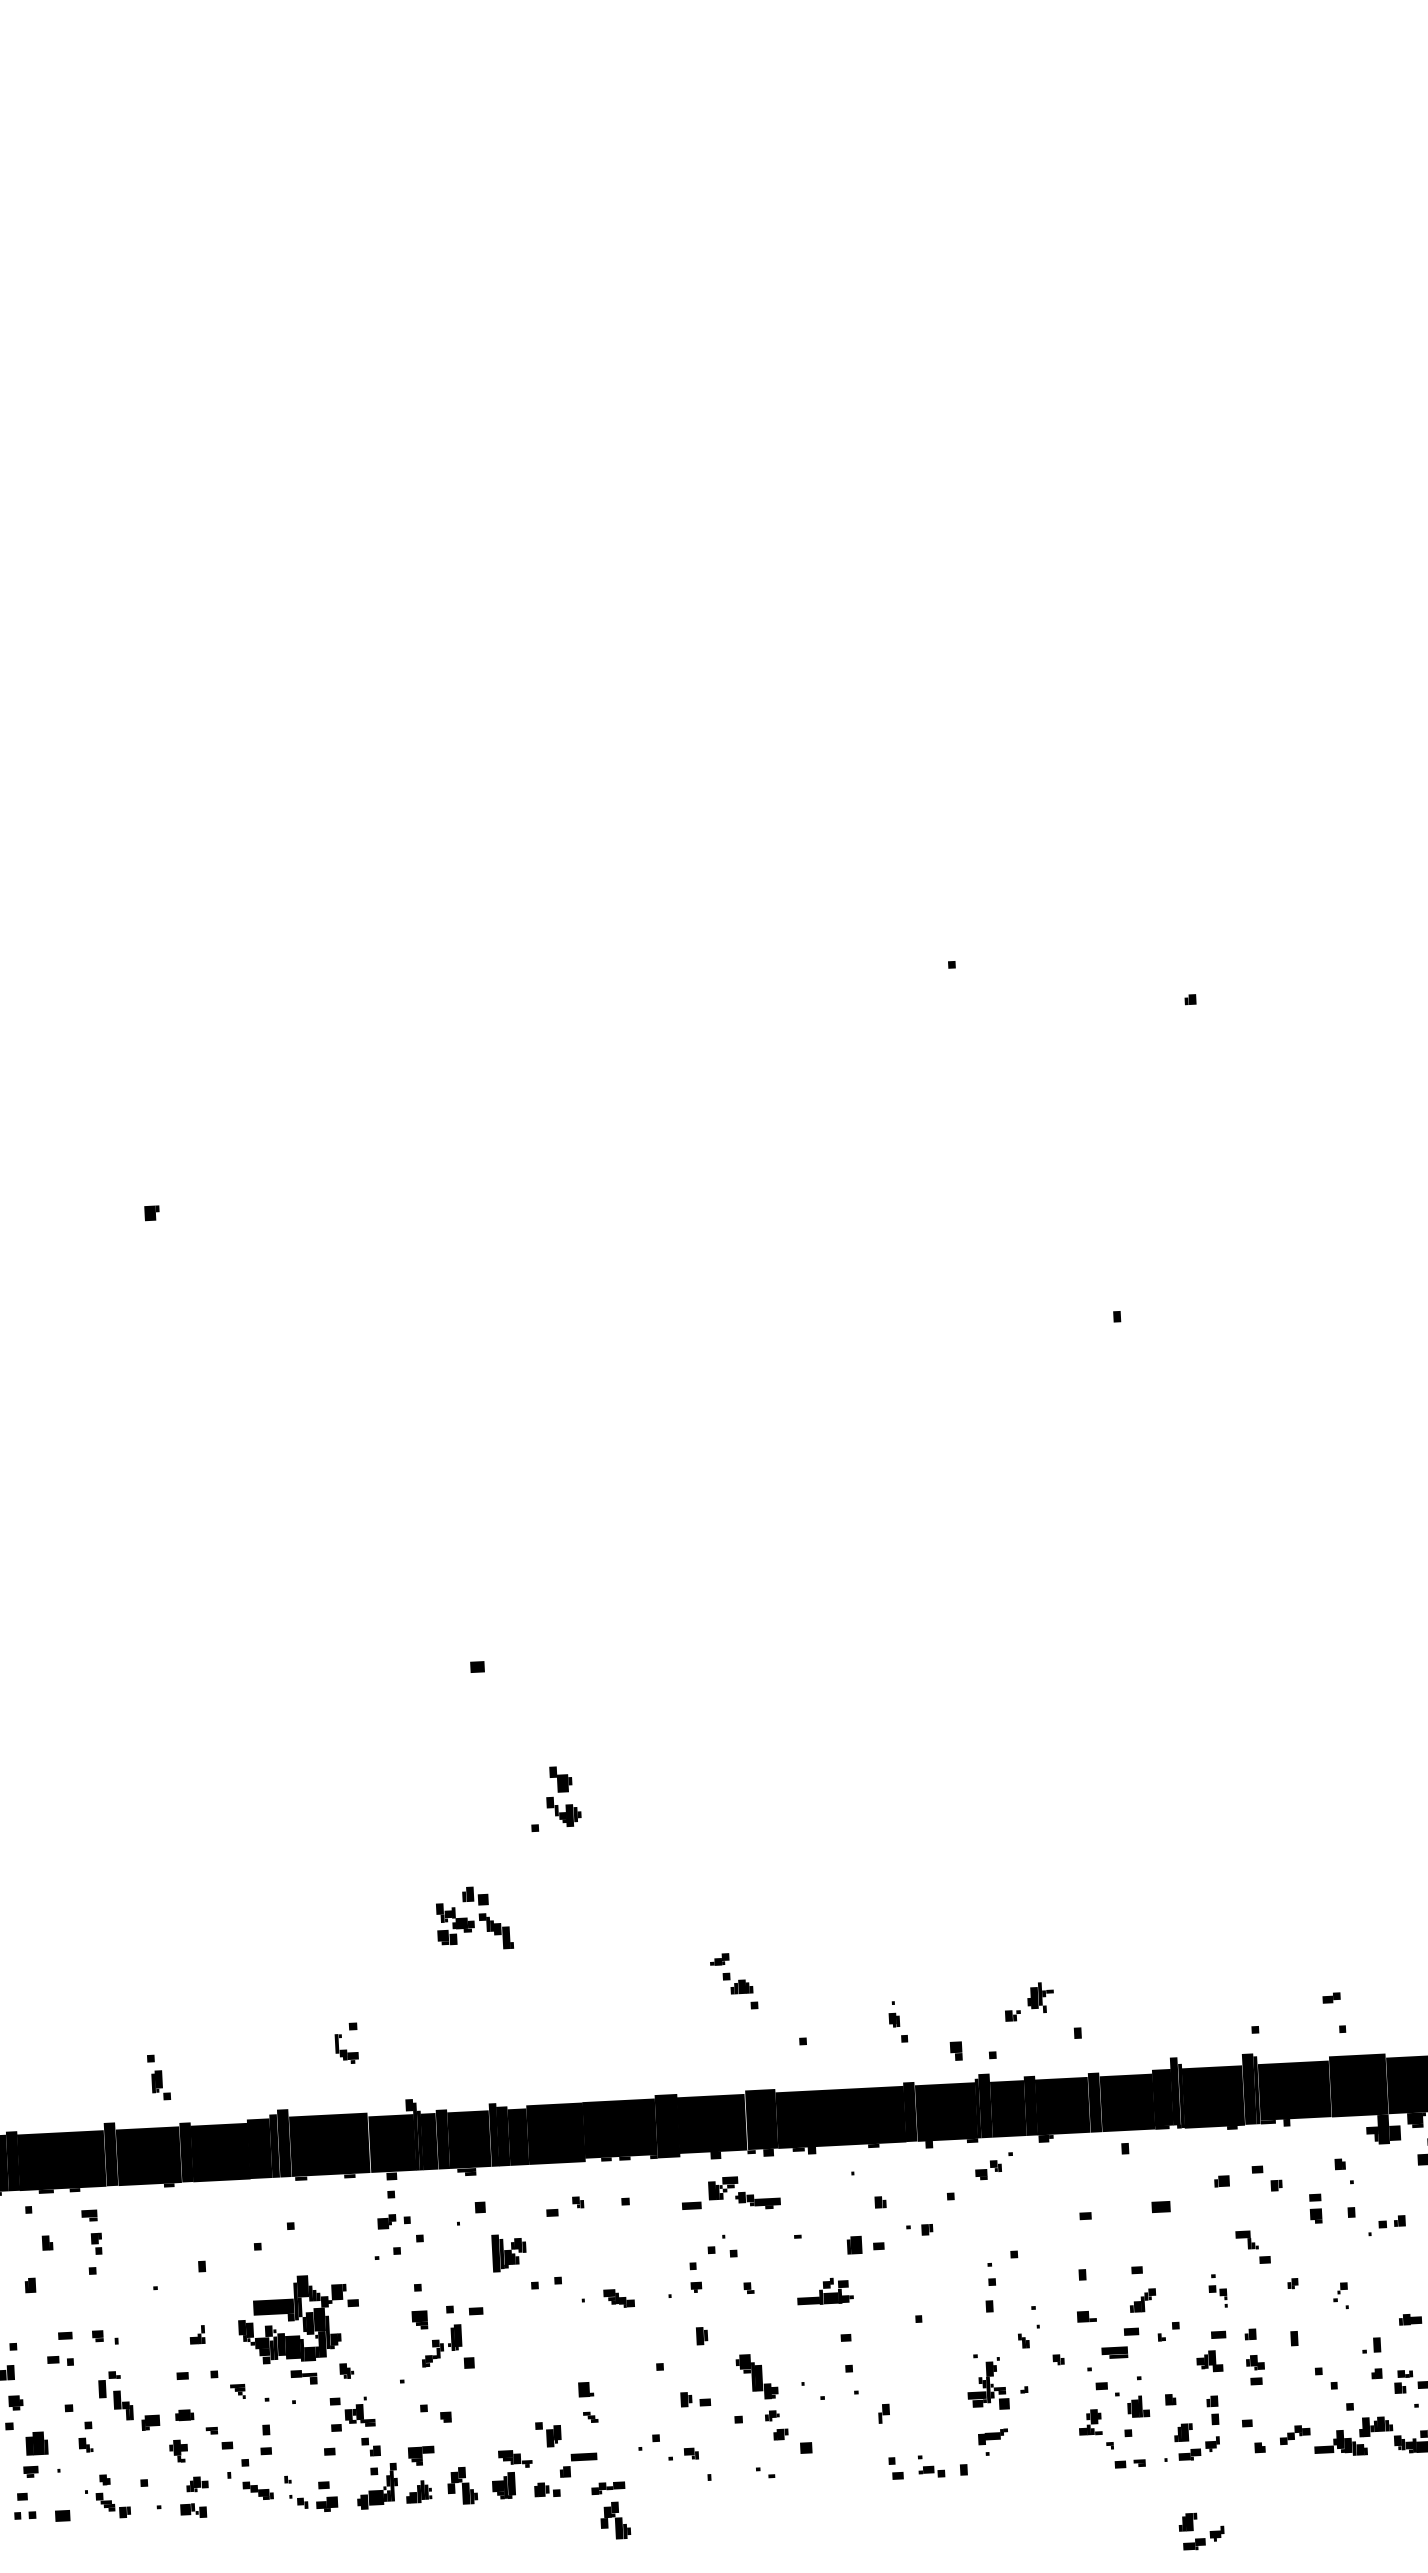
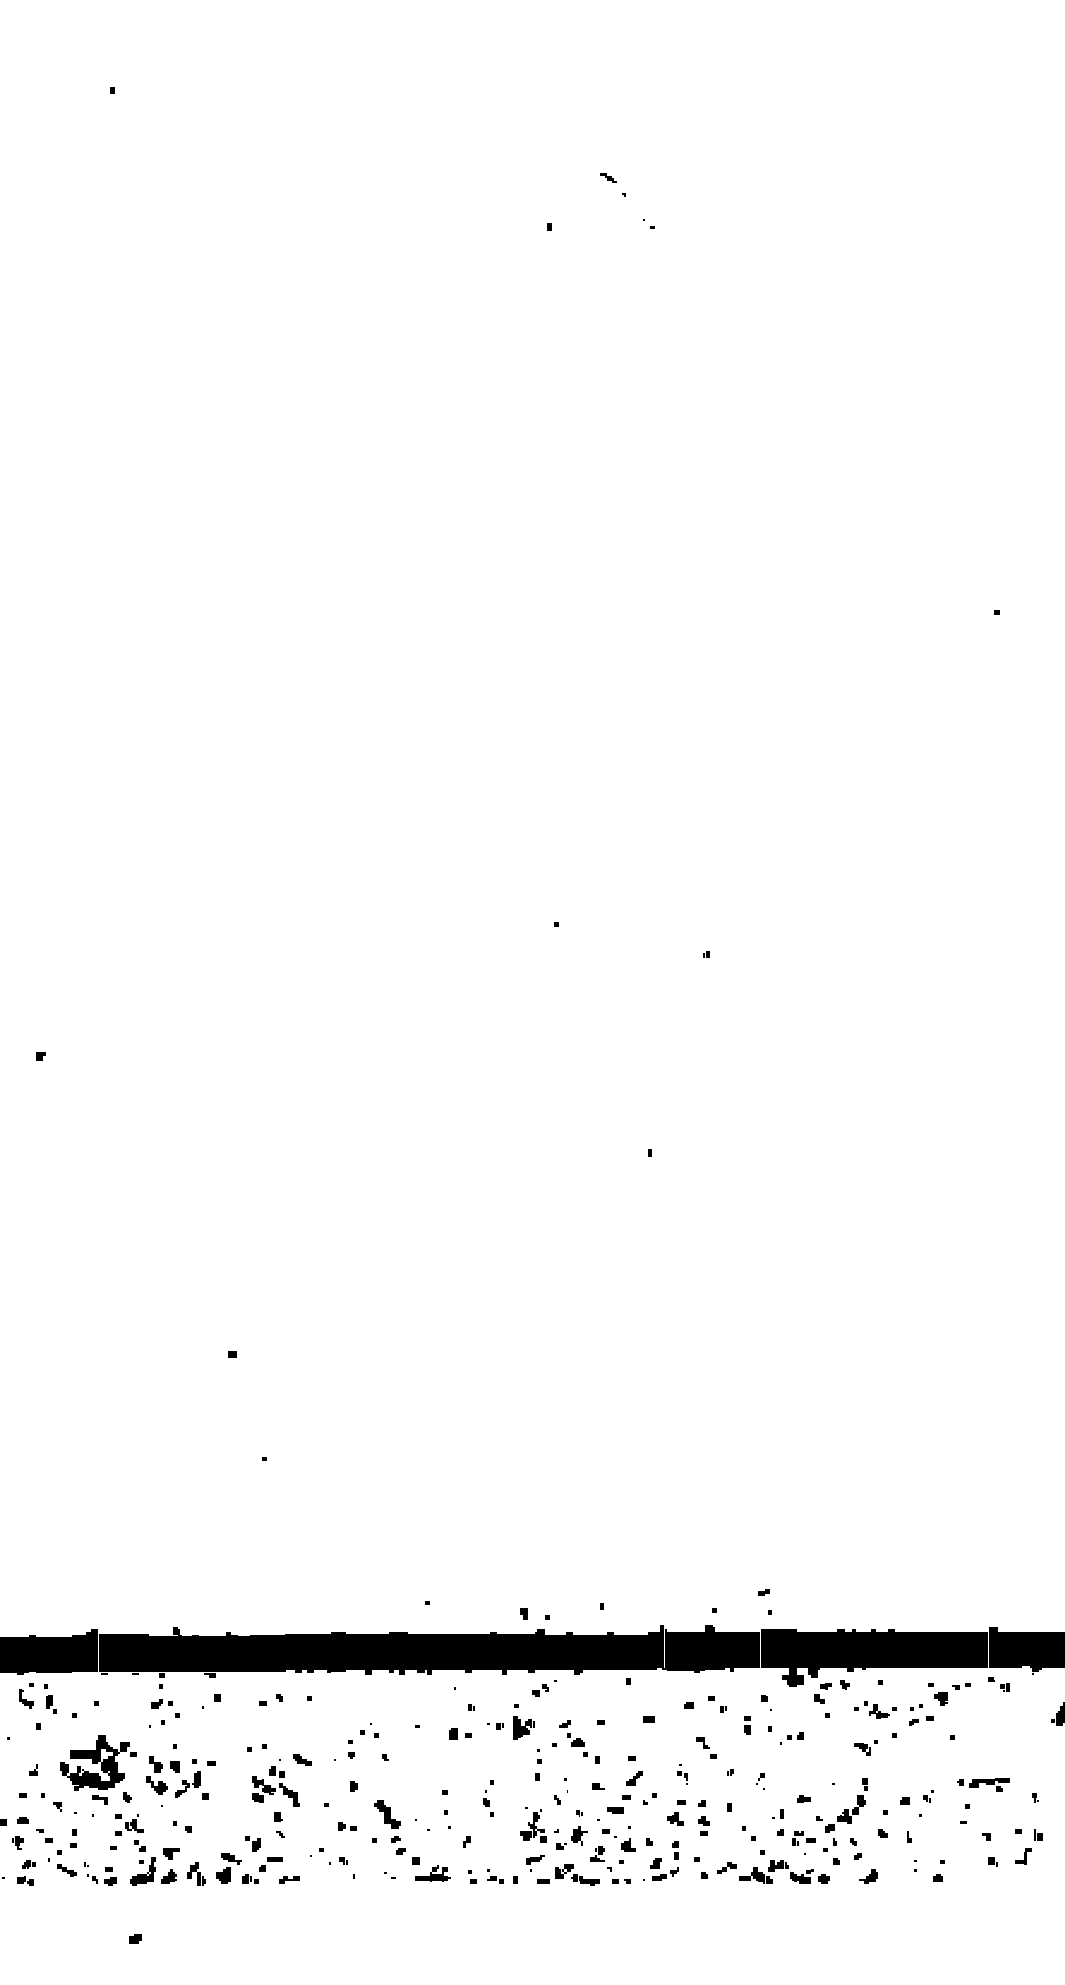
part: (562, 1796) -> (156, 1775), moved
part: (474, 1918) -> (275, 1786), moved
part: (734, 1981) -> (573, 1738), moved
part: (1028, 2001) -> (571, 1837), moved
part: (898, 2021) -> (488, 1803), moved
part: (346, 2043) -> (26, 1695), moved
part: (159, 2076) -> (50, 1698), moved
part: (730, 2192) -> (568, 1874), moved
part: (508, 2252) -> (523, 1727), moved
part: (823, 2291) -> (432, 1873), moved
part: (614, 2519) -> (292, 1900), removed
part: (1201, 2531) -> (664, 1926), removed

